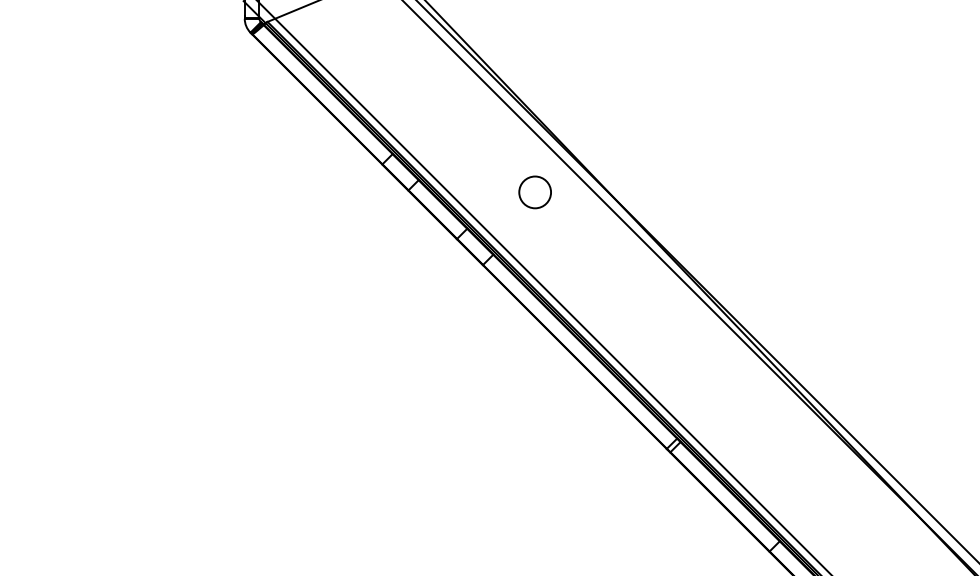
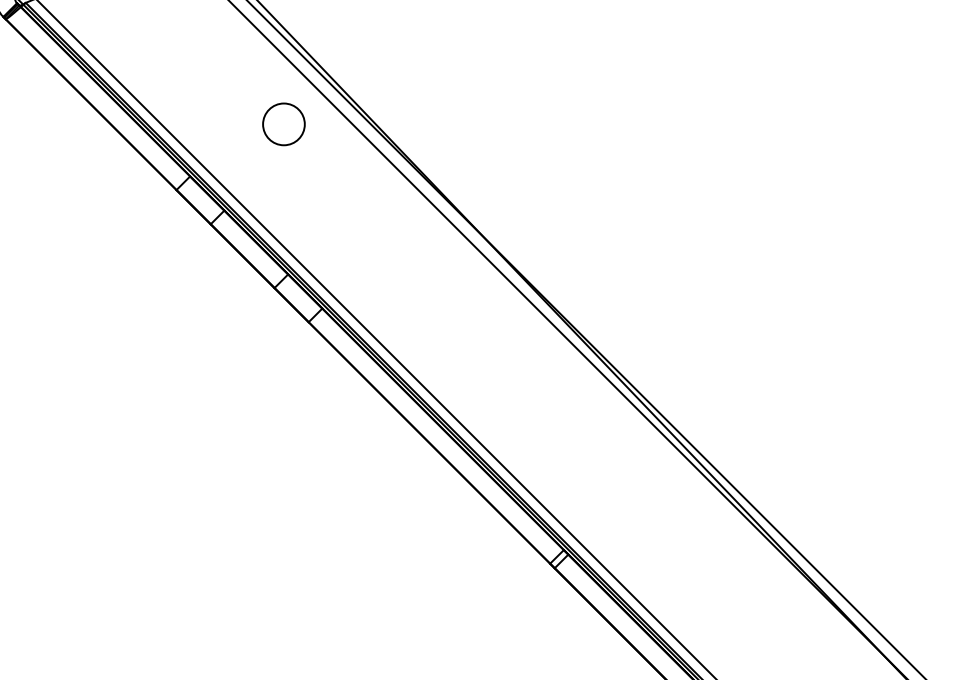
circle: (534, 192) -> (283, 124), moved

